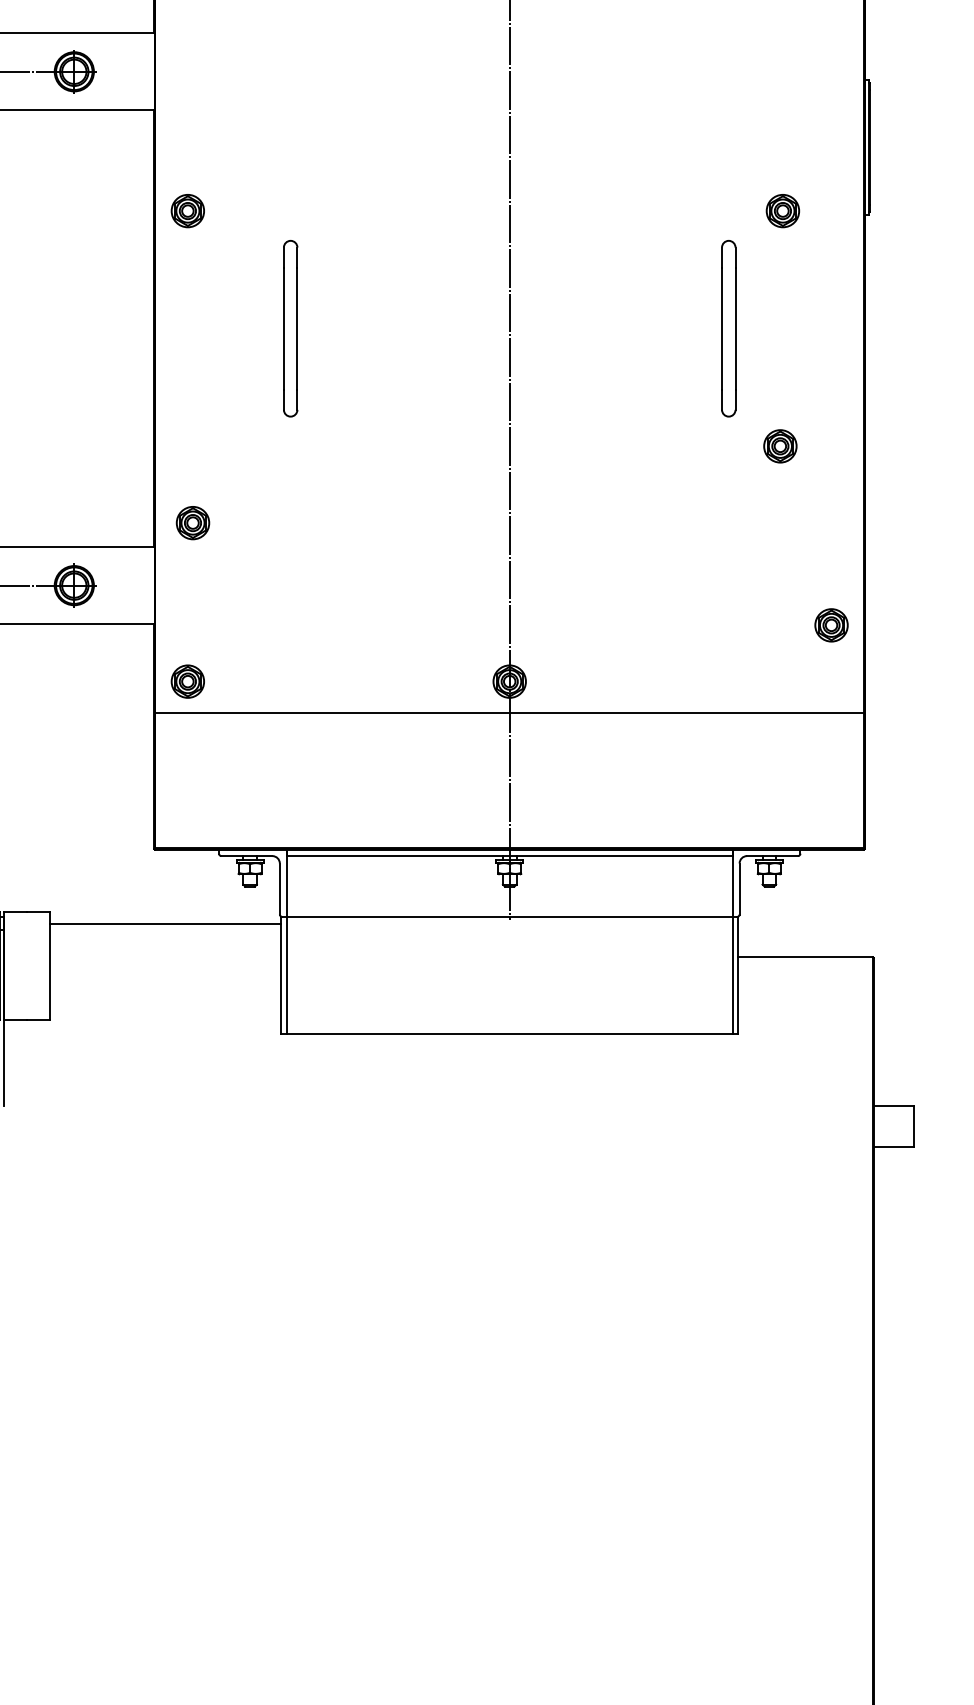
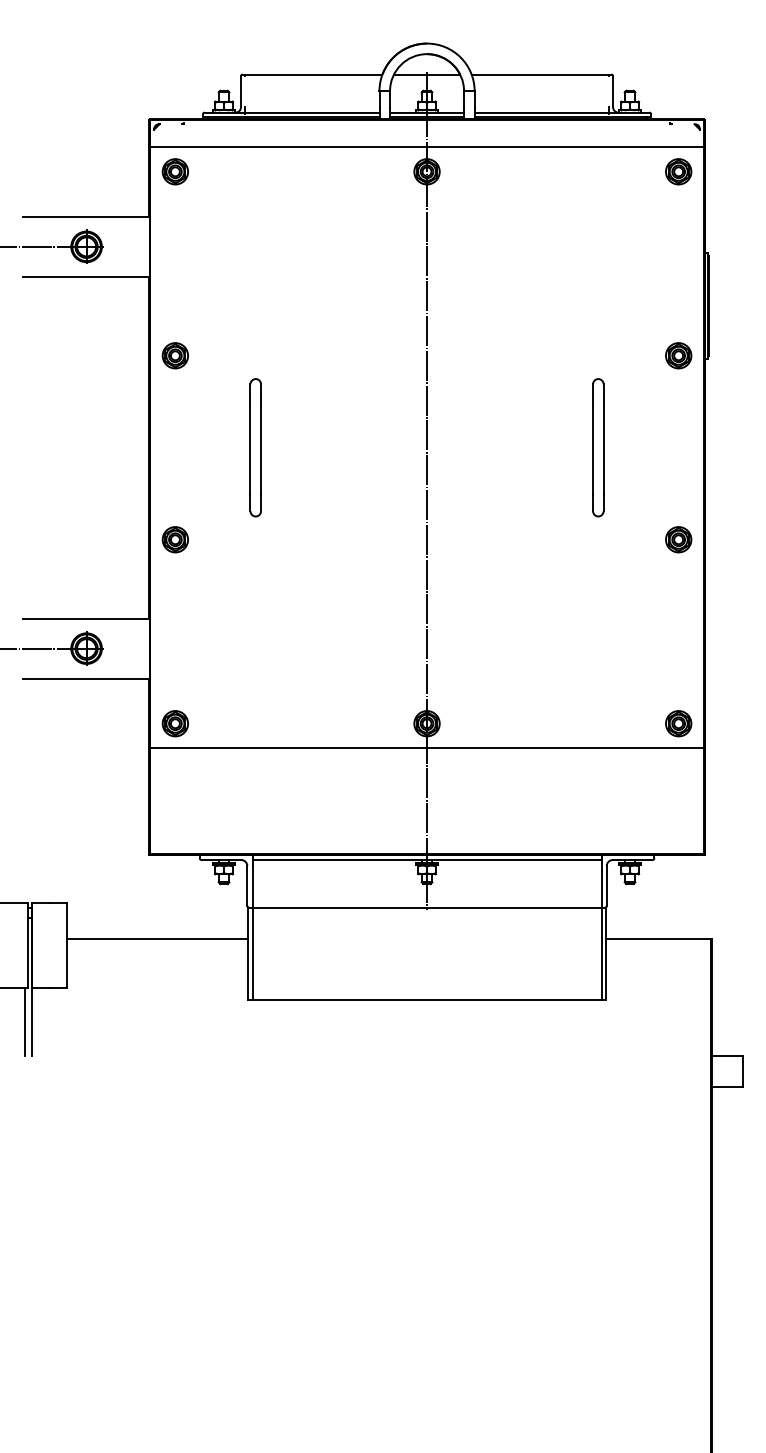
part: (782, 210) -> (678, 355), moved
part: (780, 446) -> (678, 539), moved
part: (191, 522) -> (174, 539), moved
part: (831, 625) -> (678, 723), moved
line: (164, 923) -> (157, 938), moved

